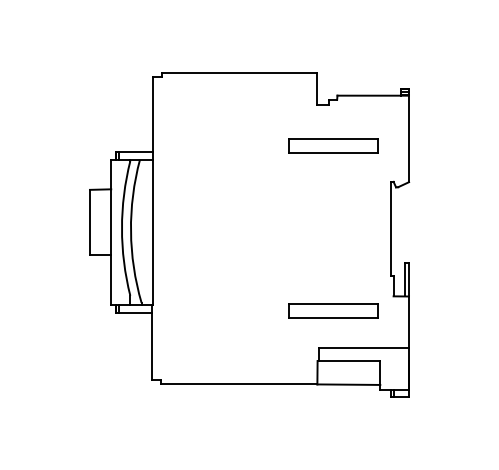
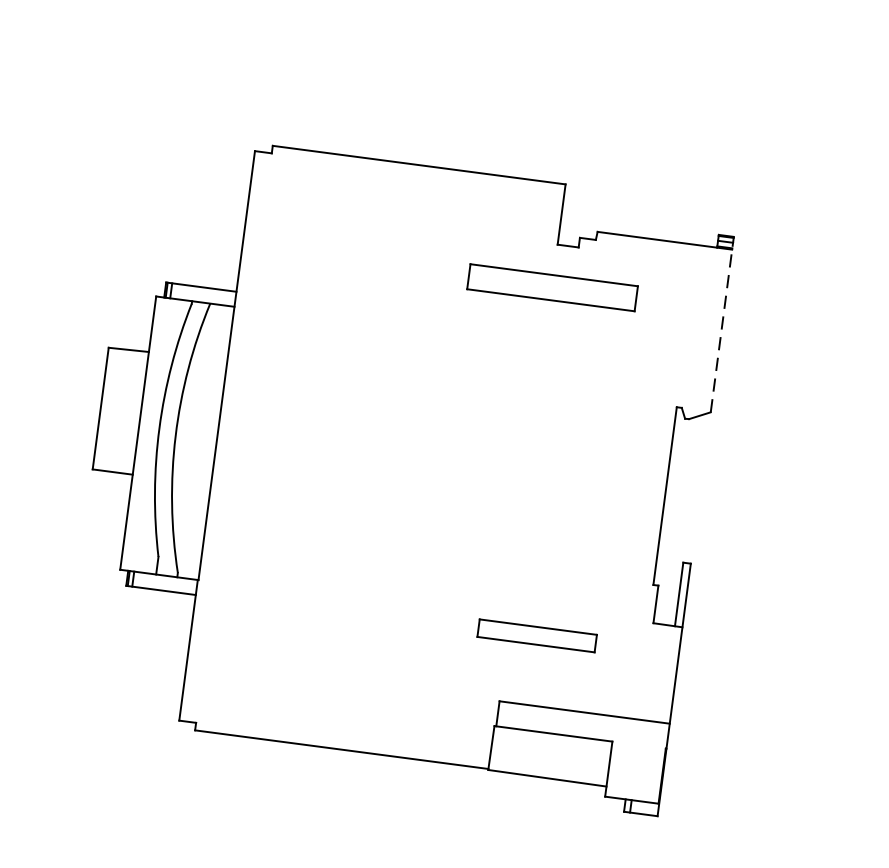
line: (409, 135) -> (723, 324), solid -> dashed
part: (333, 145) -> (552, 286), moved
part: (333, 310) -> (536, 634), size x0.7

